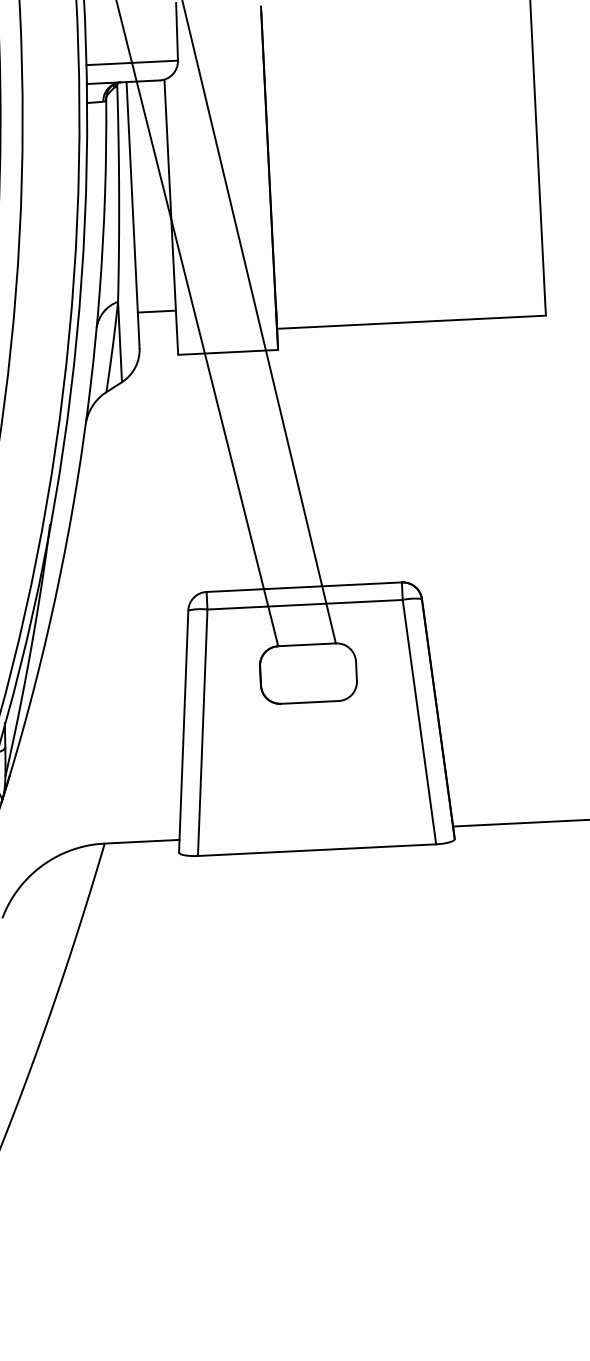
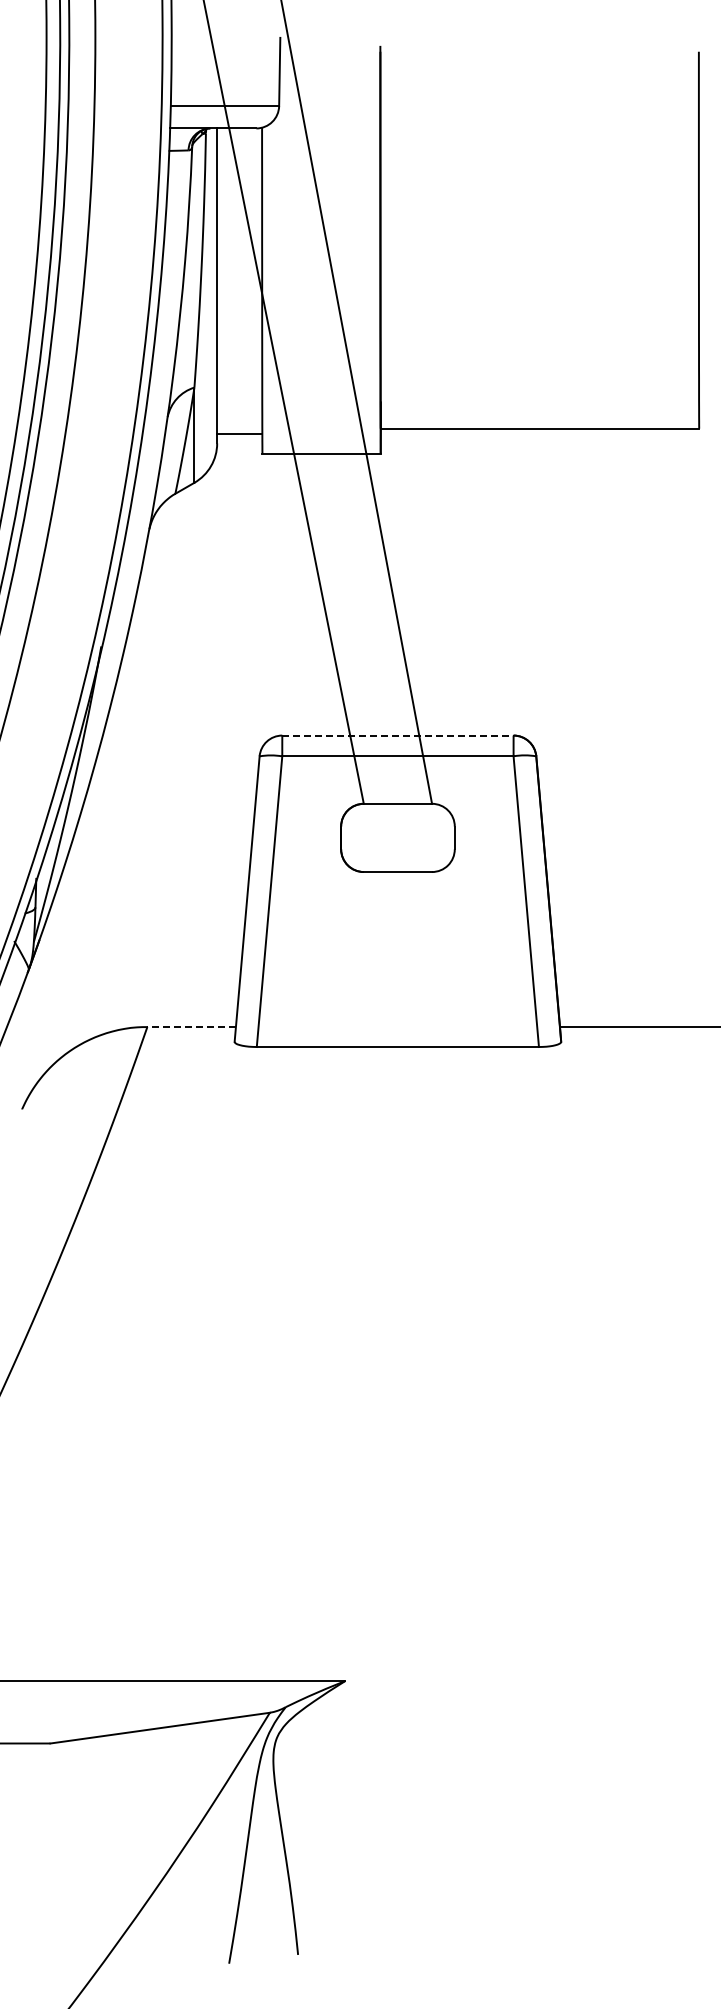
line: (156, 311) -> (239, 434), moved
line: (303, 587) -> (397, 735), solid -> dashed
line: (141, 841) -> (191, 1026), solid -> dashed

